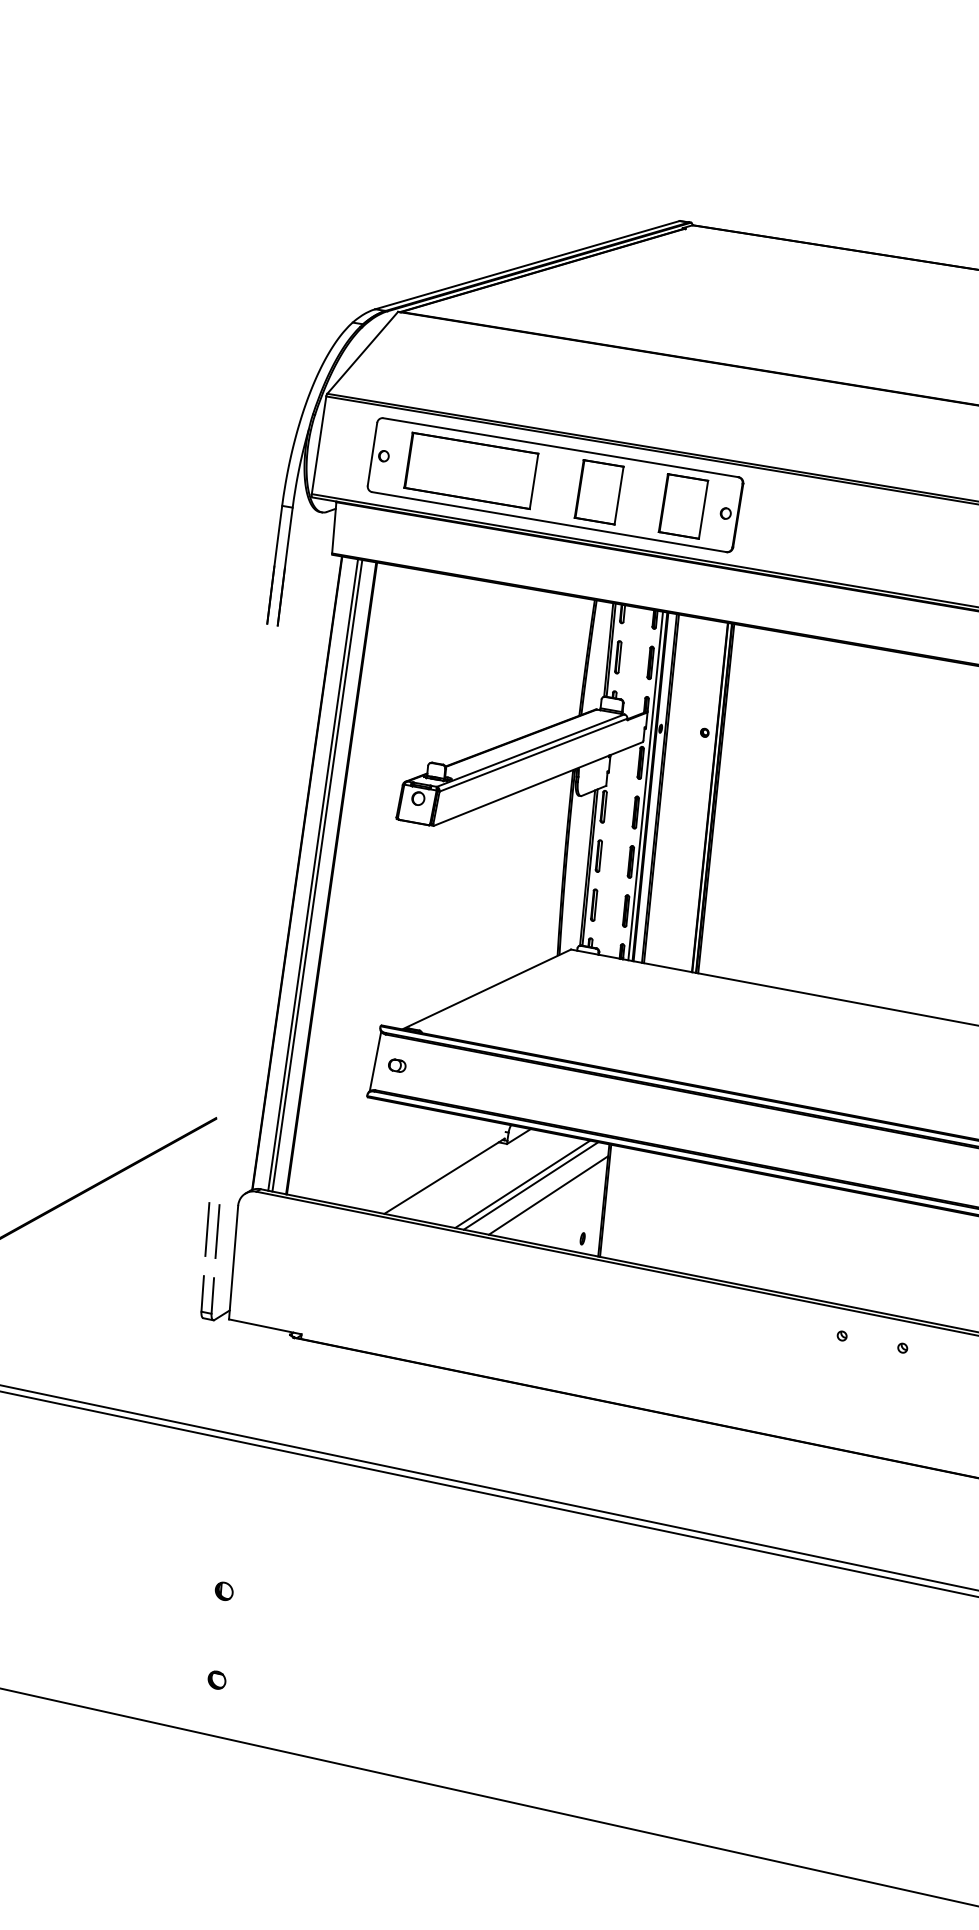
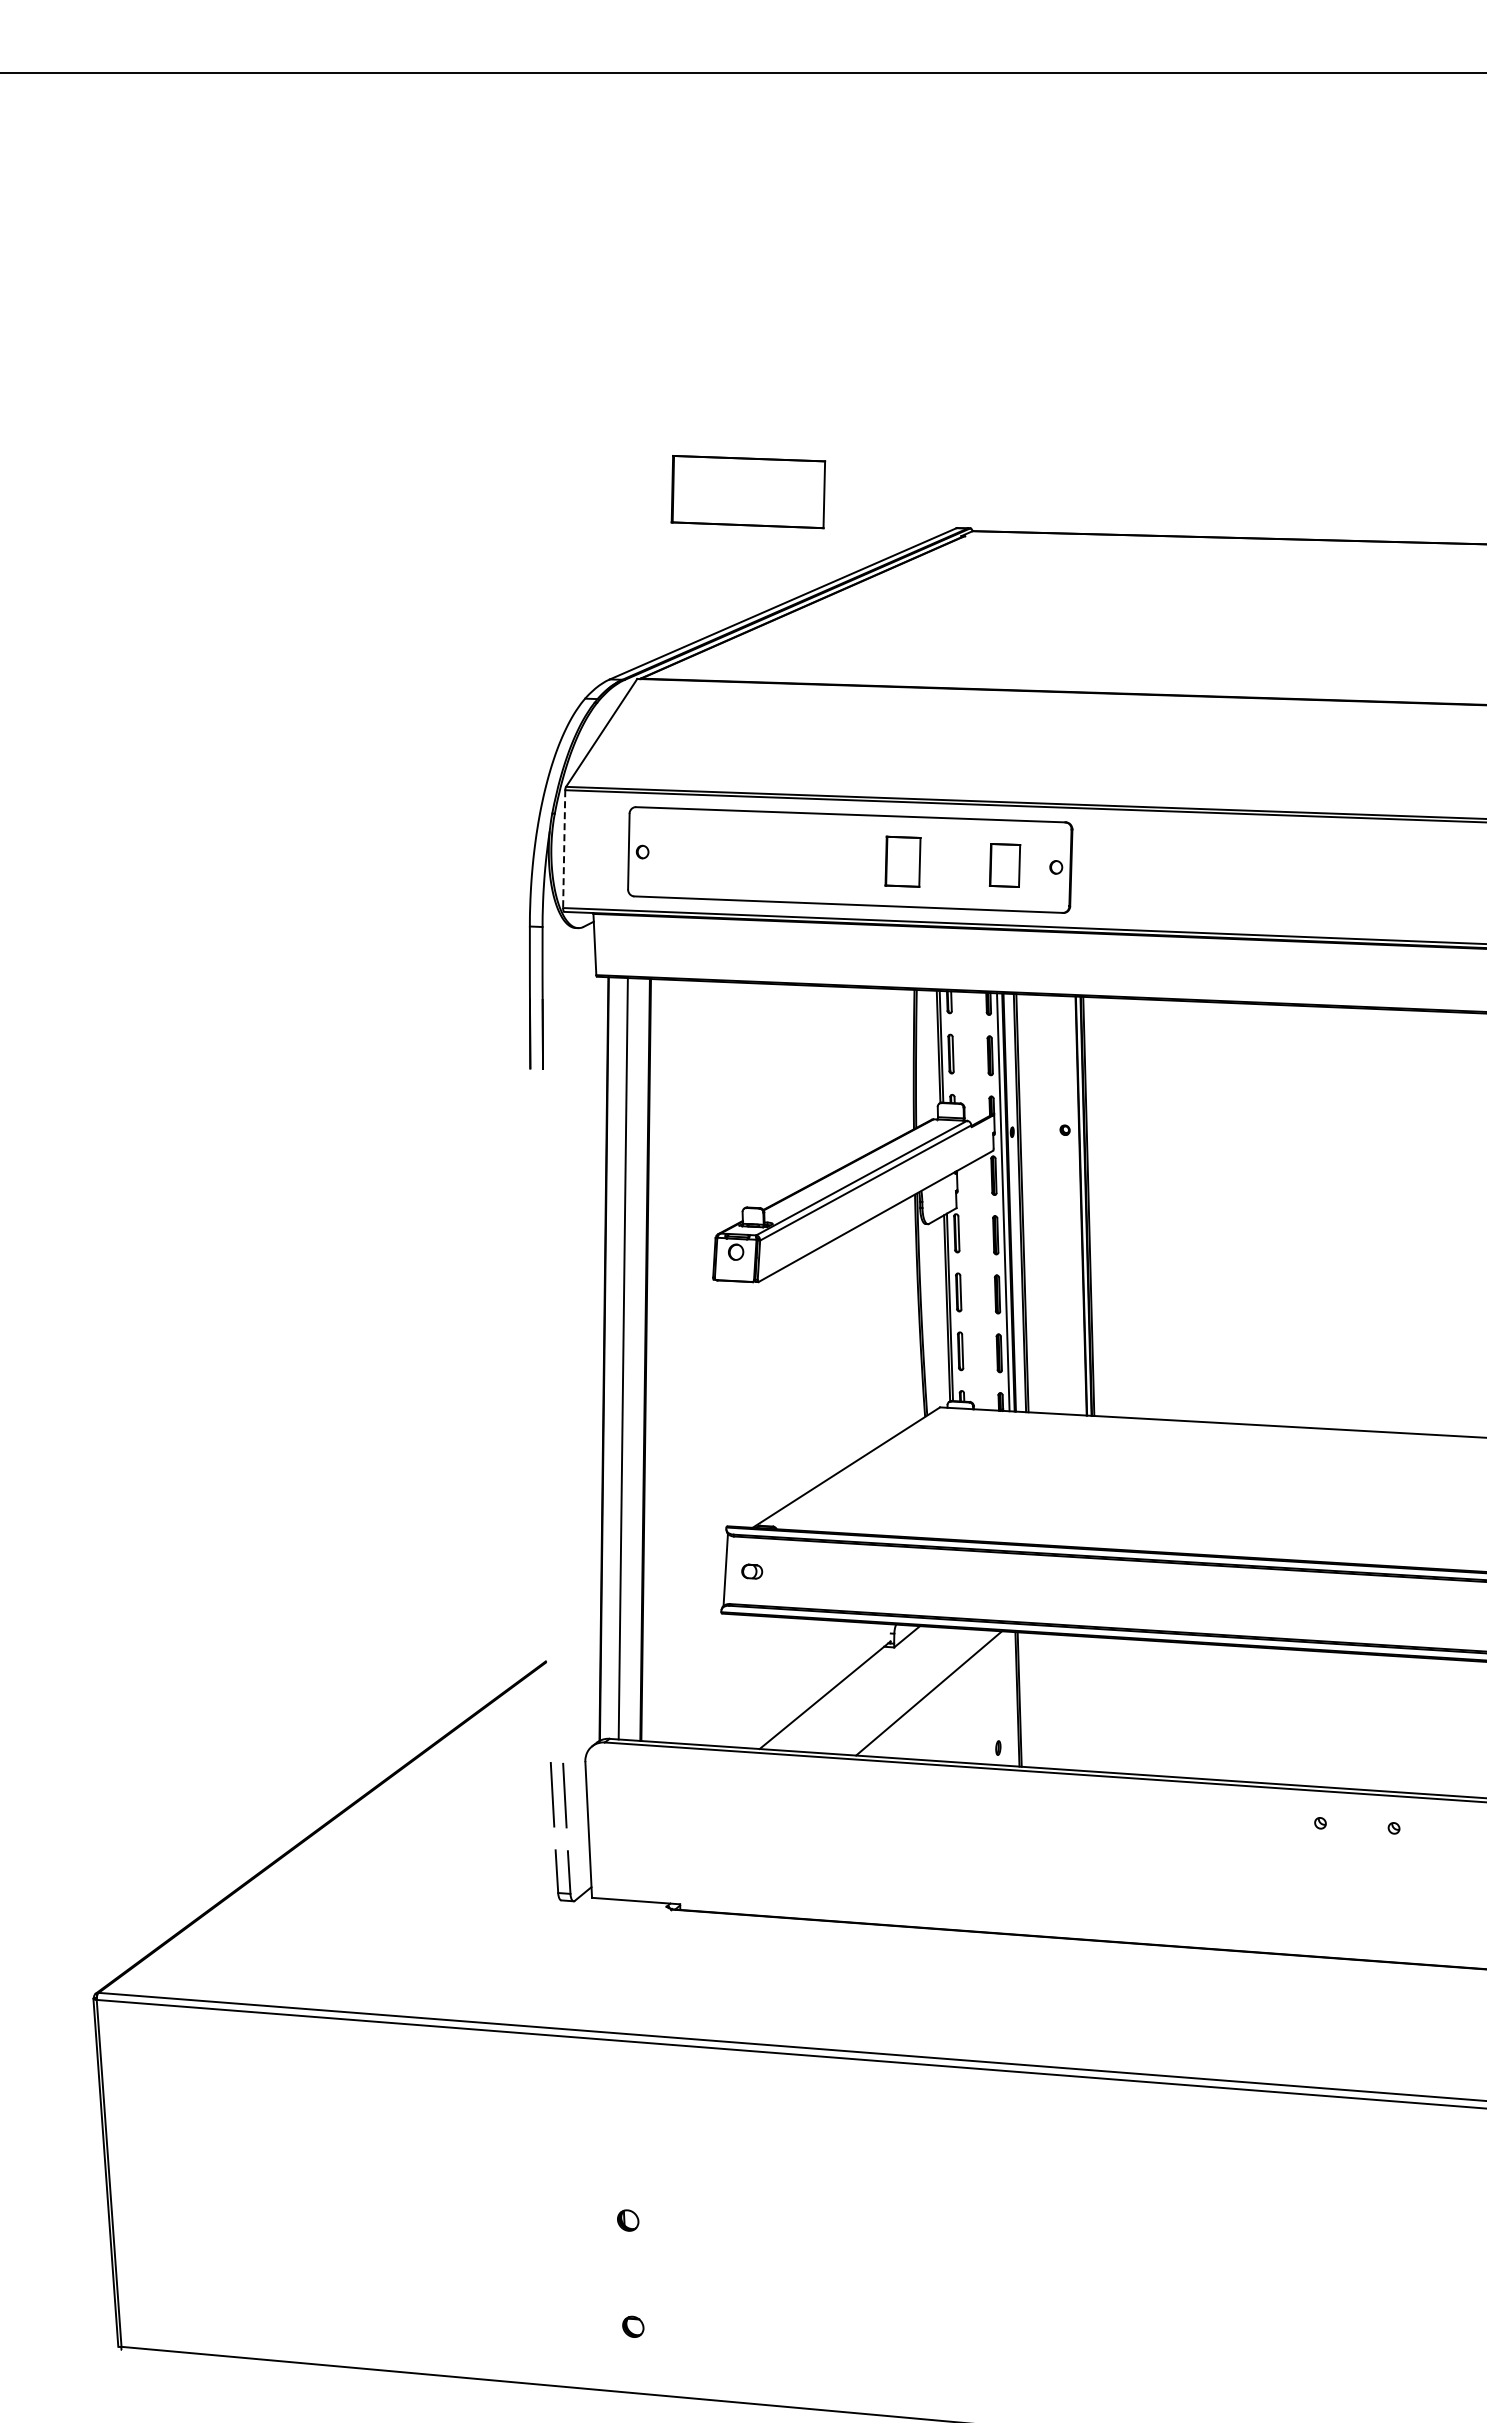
line: (319, 445) -> (564, 849), solid -> dashed
part: (471, 471) -> (748, 492), moved
part: (598, 492) -> (902, 861), size x0.7
part: (683, 506) -> (1004, 865), size x0.6
line: (317, 875) -> (628, 1358), removed
line: (522, 1184) -> (918, 1692), removed
line: (547, 1194) -> (950, 1701), removed

